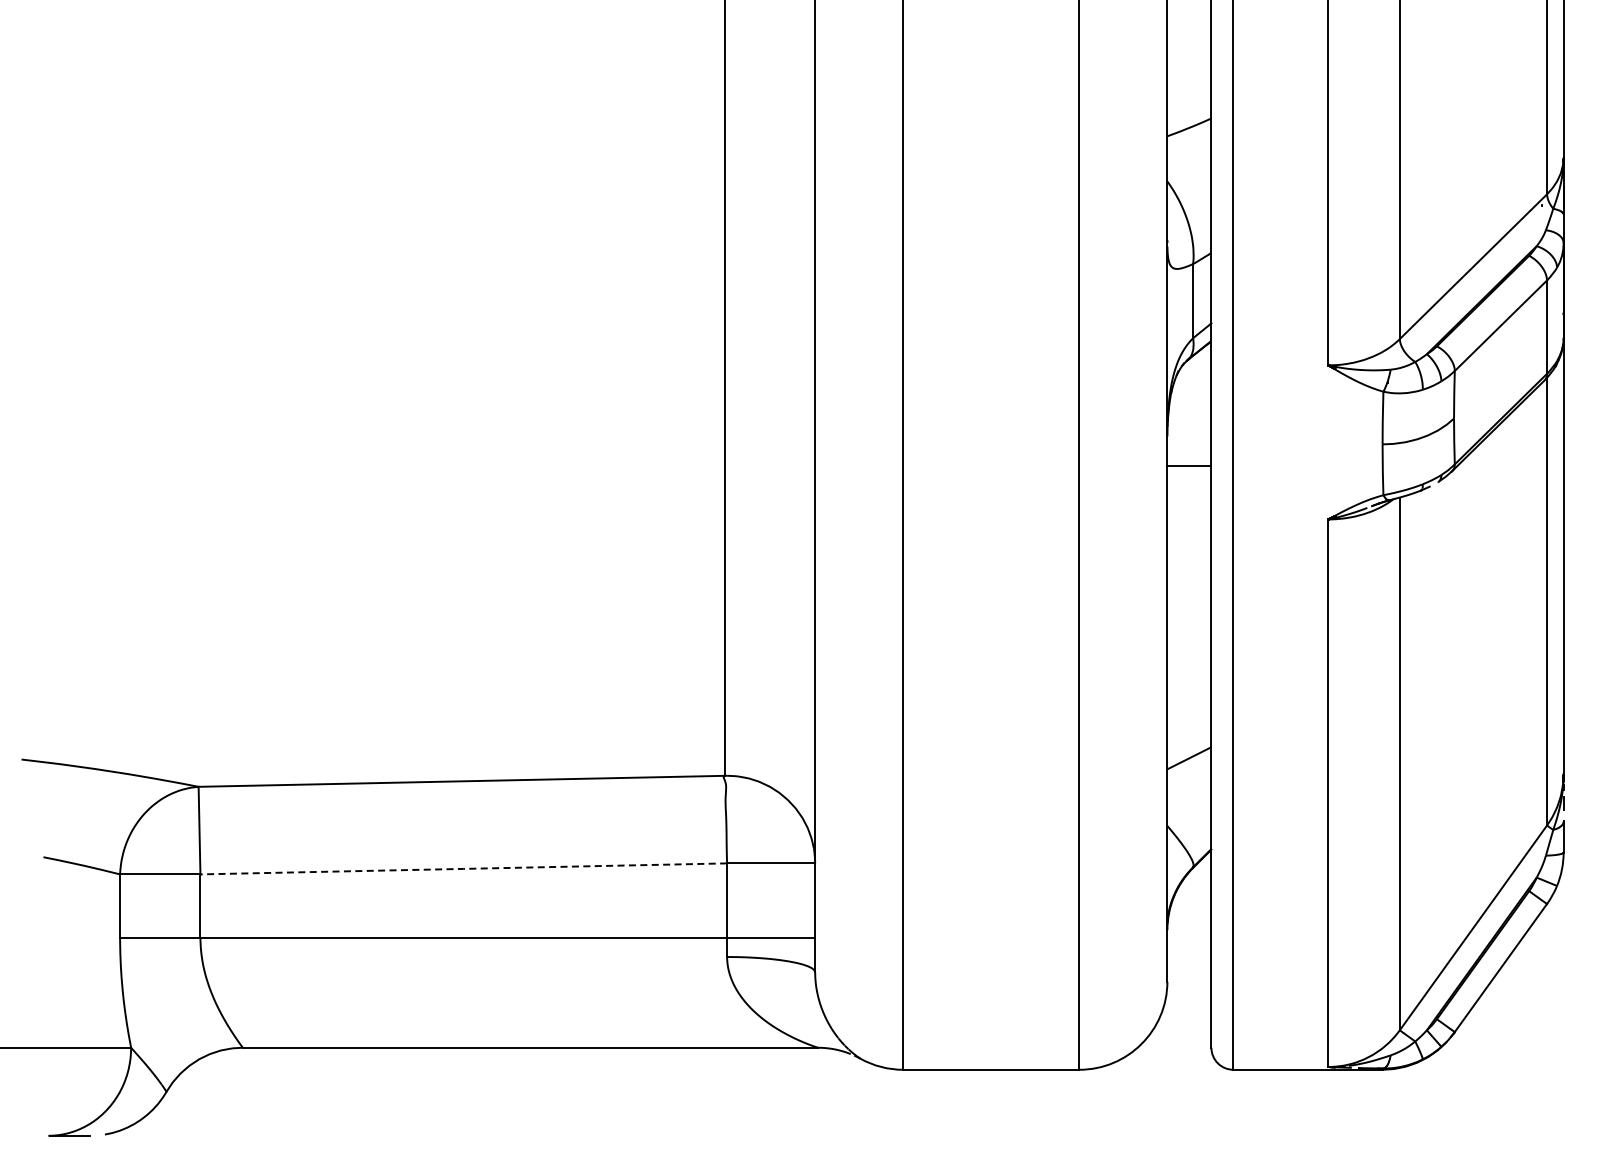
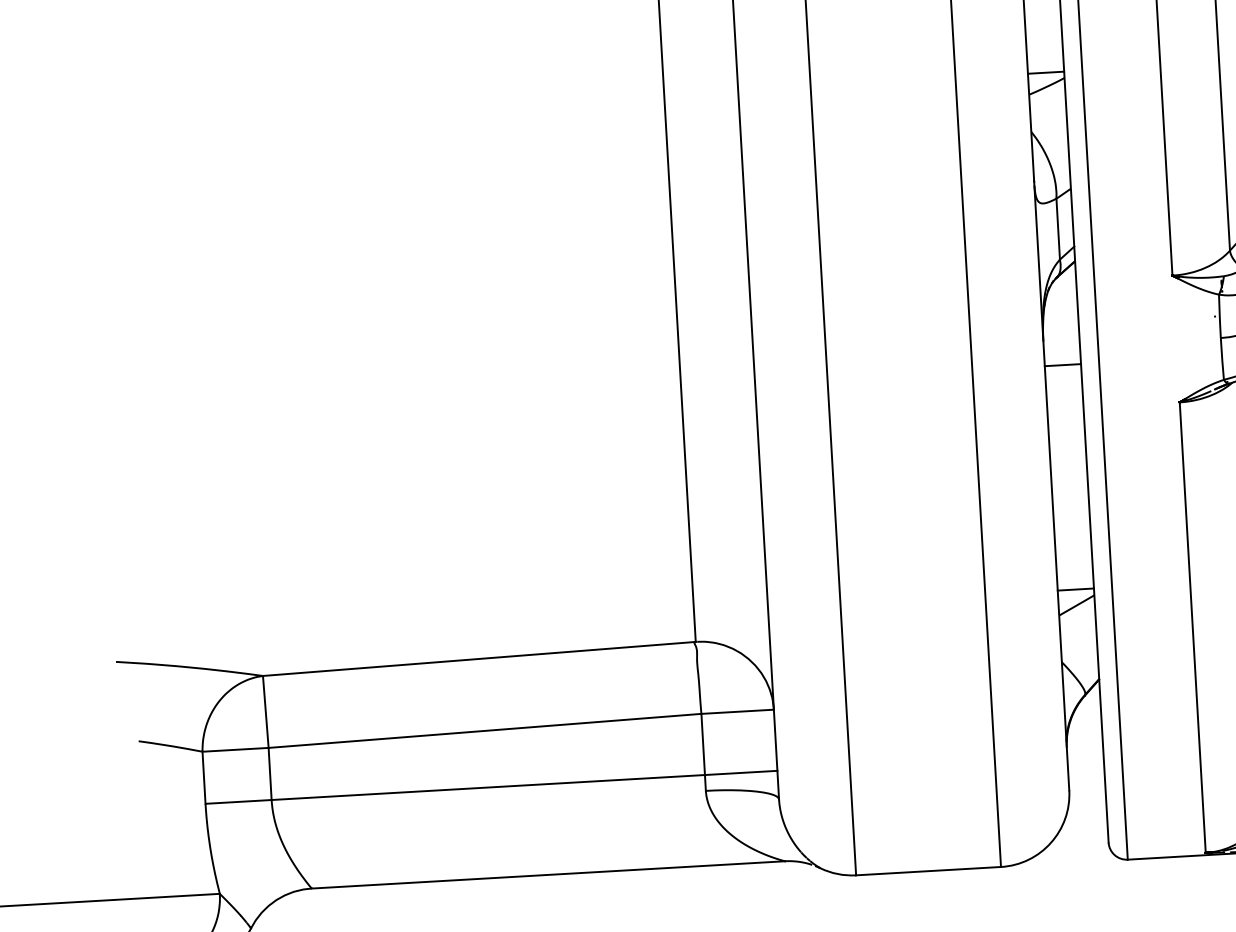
line: (1189, 110) -> (1046, 72), added
line: (1189, 738) -> (1075, 589), added
line: (463, 868) -> (484, 730), dashed -> solid

